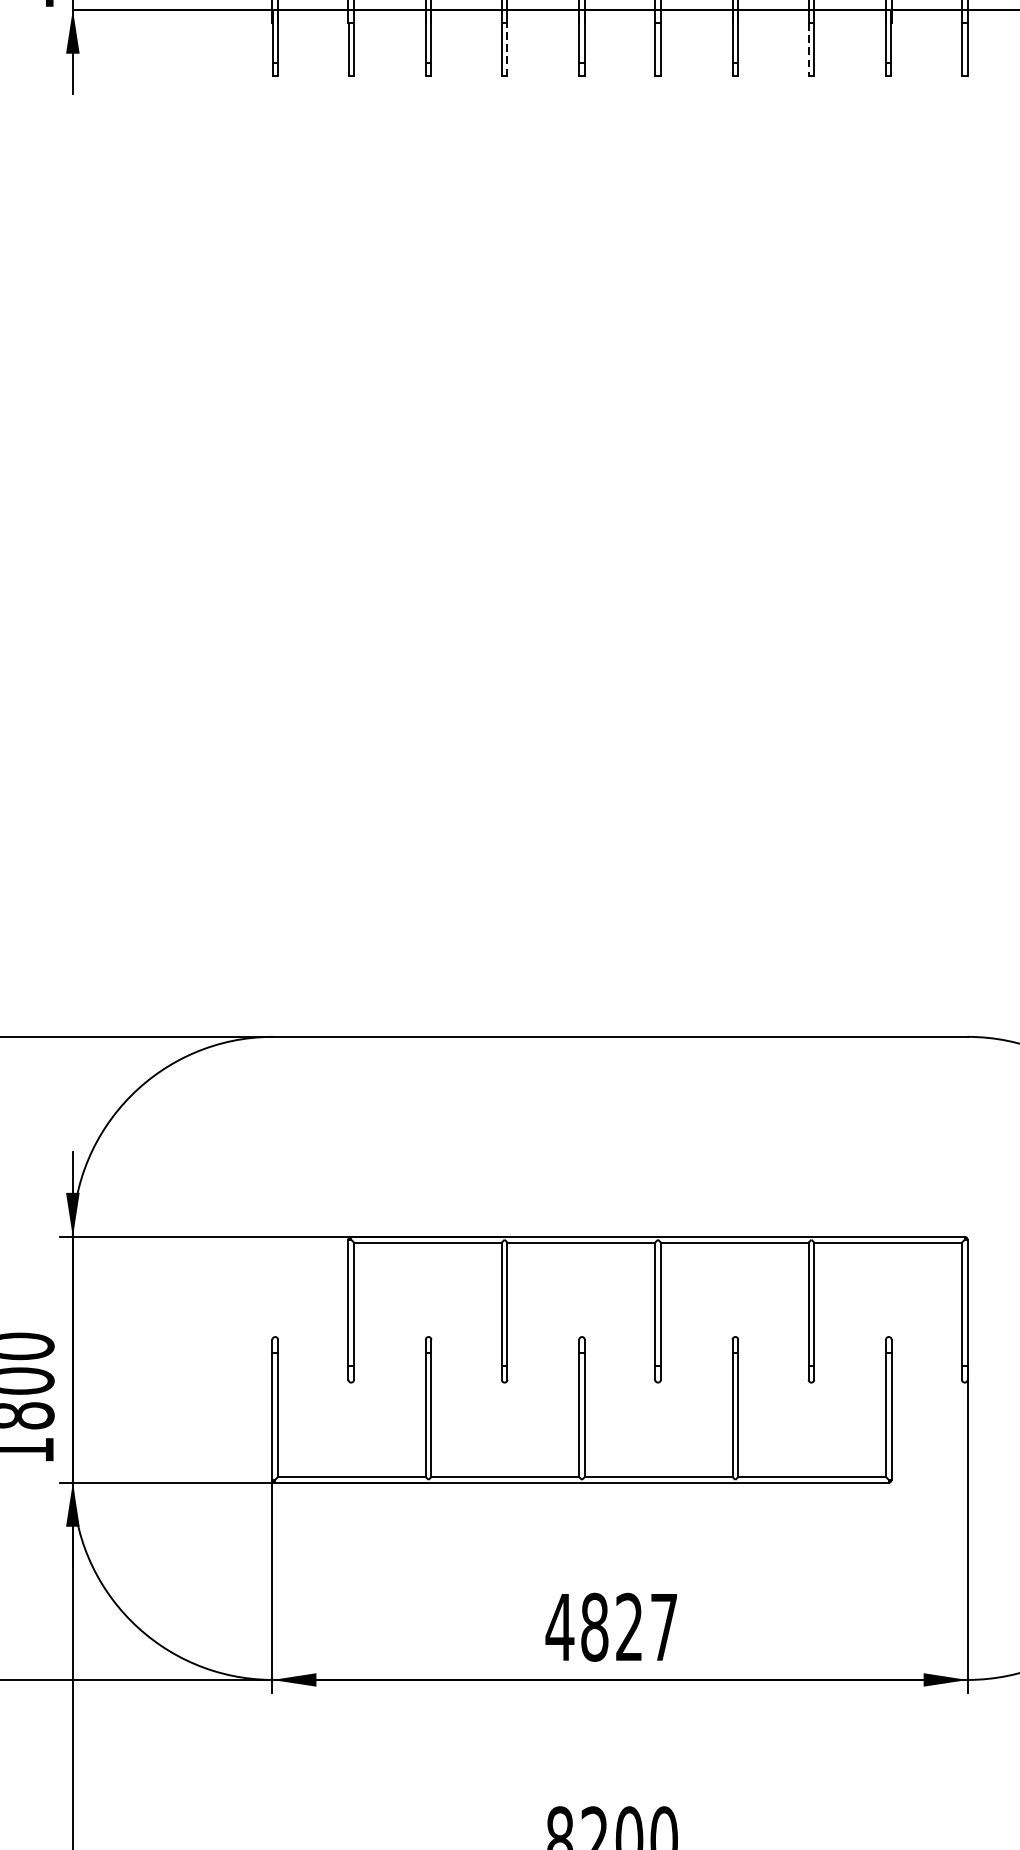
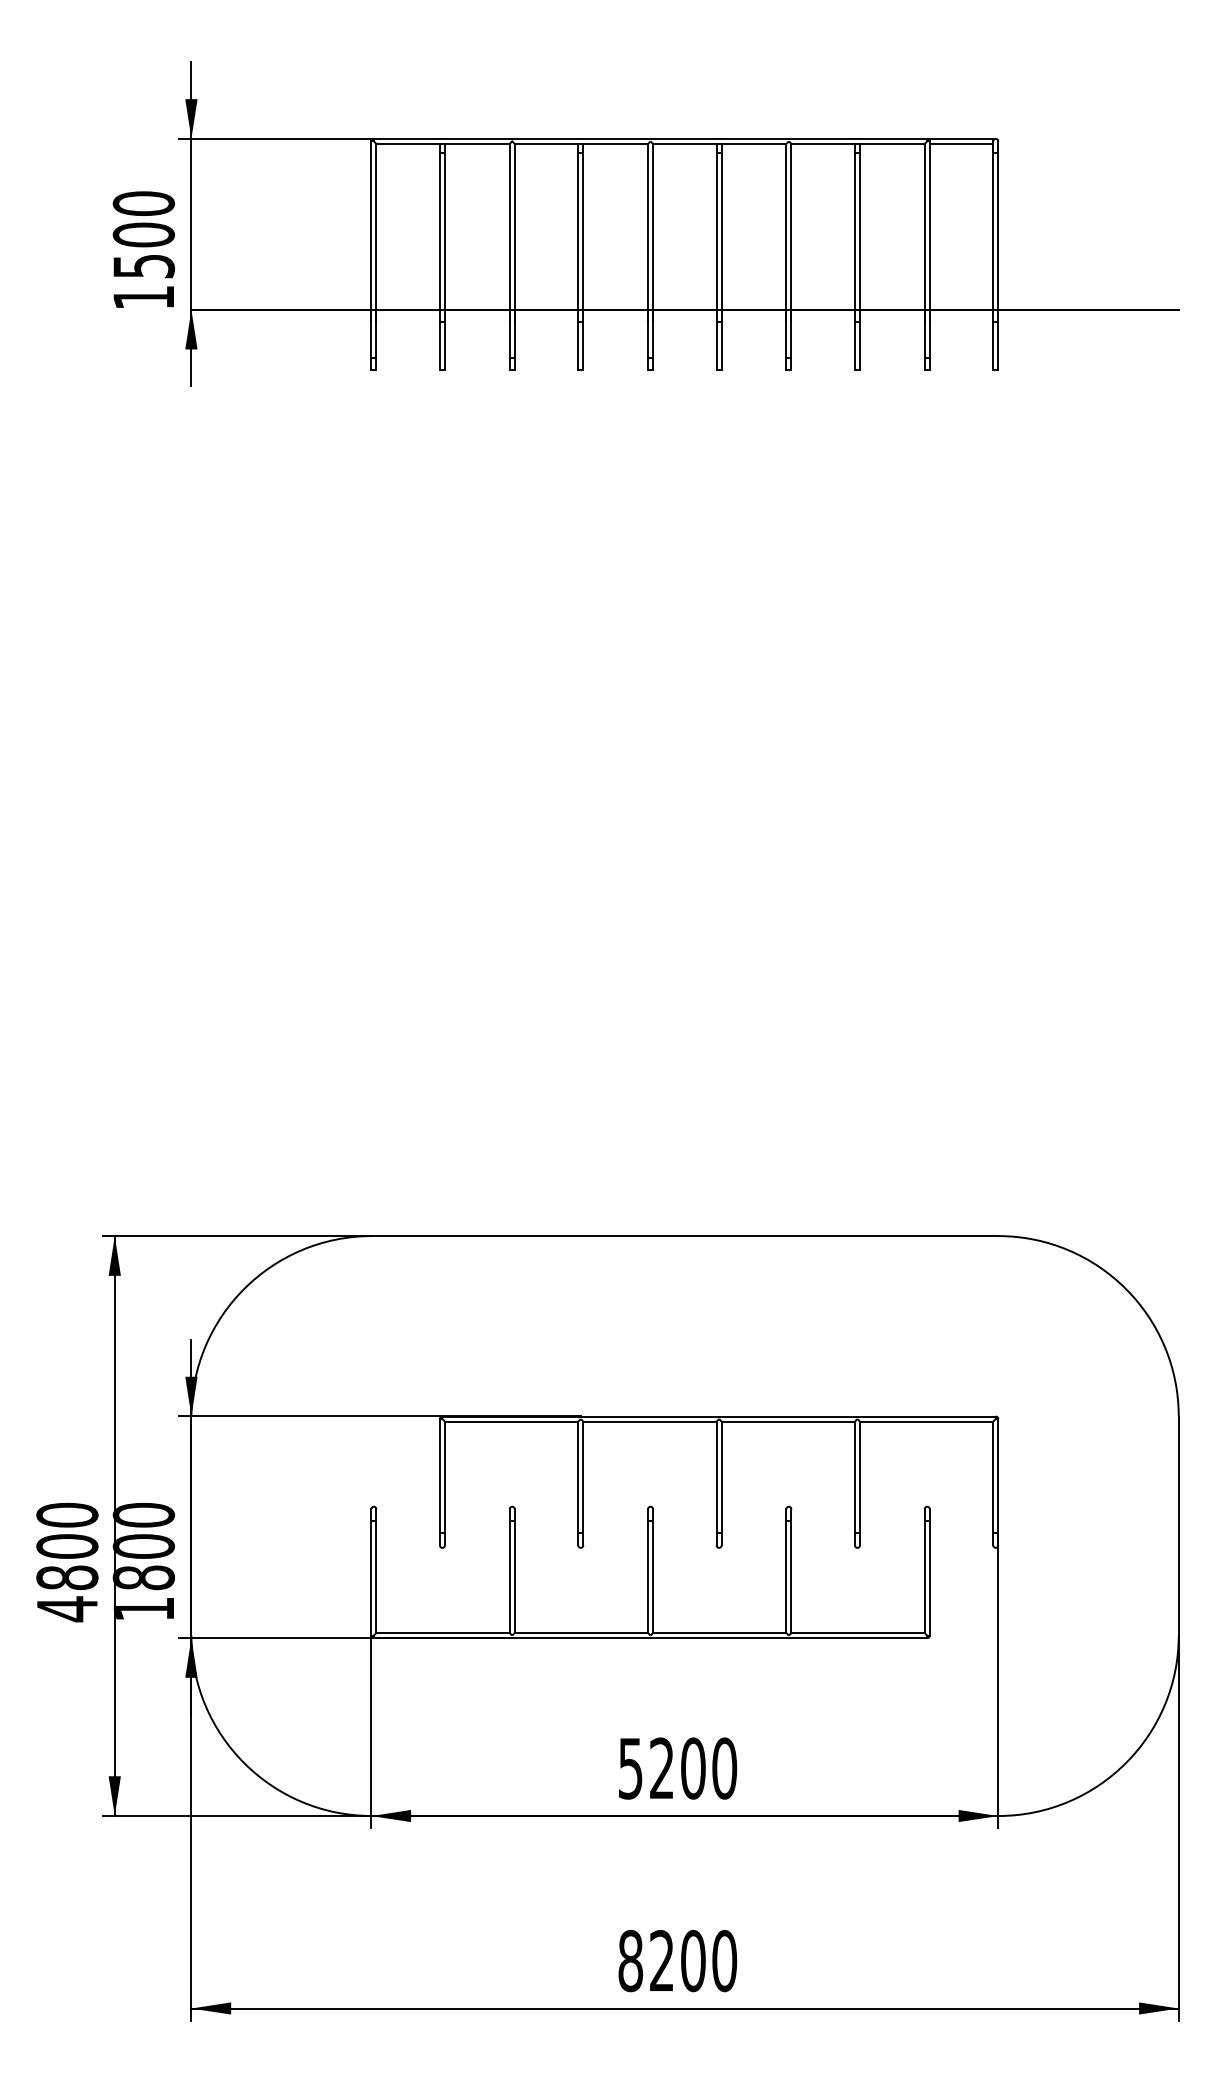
line: (507, 49) -> (583, 345), dashed -> solid
line: (809, 50) -> (855, 346), dashed -> solid
text: (611, 1627) -> (677, 1768), 4827 -> 5200

